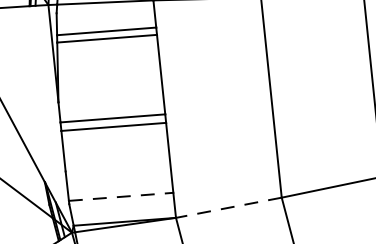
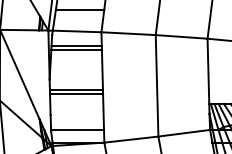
line: (122, 195) -> (78, 129), dashed -> solid
line: (227, 207) -> (130, 139), dashed -> solid

